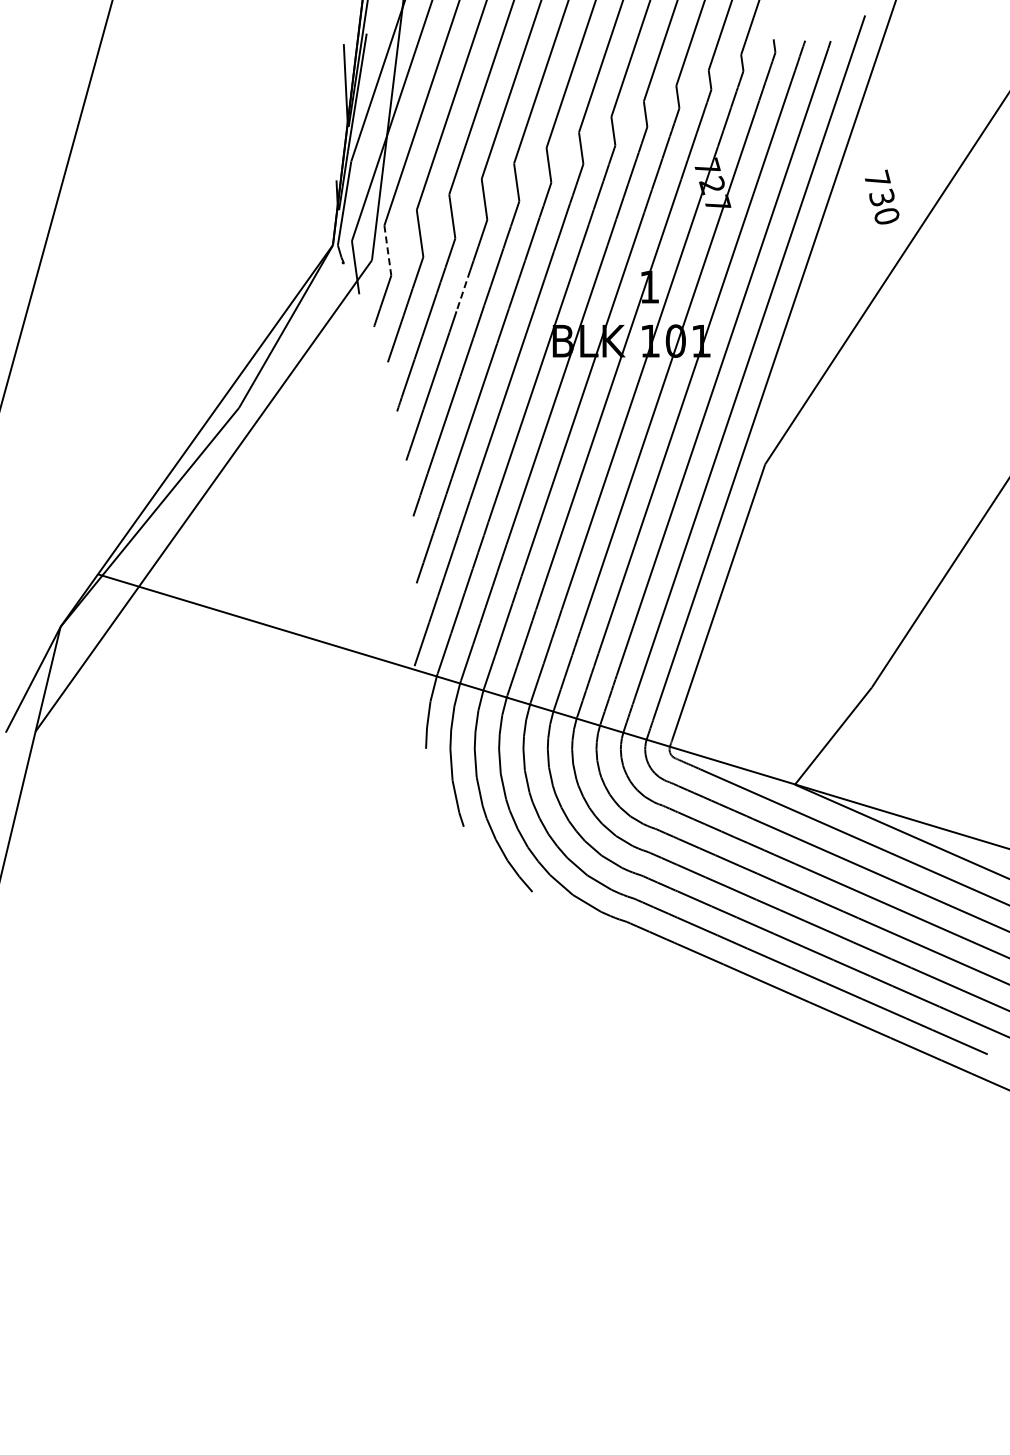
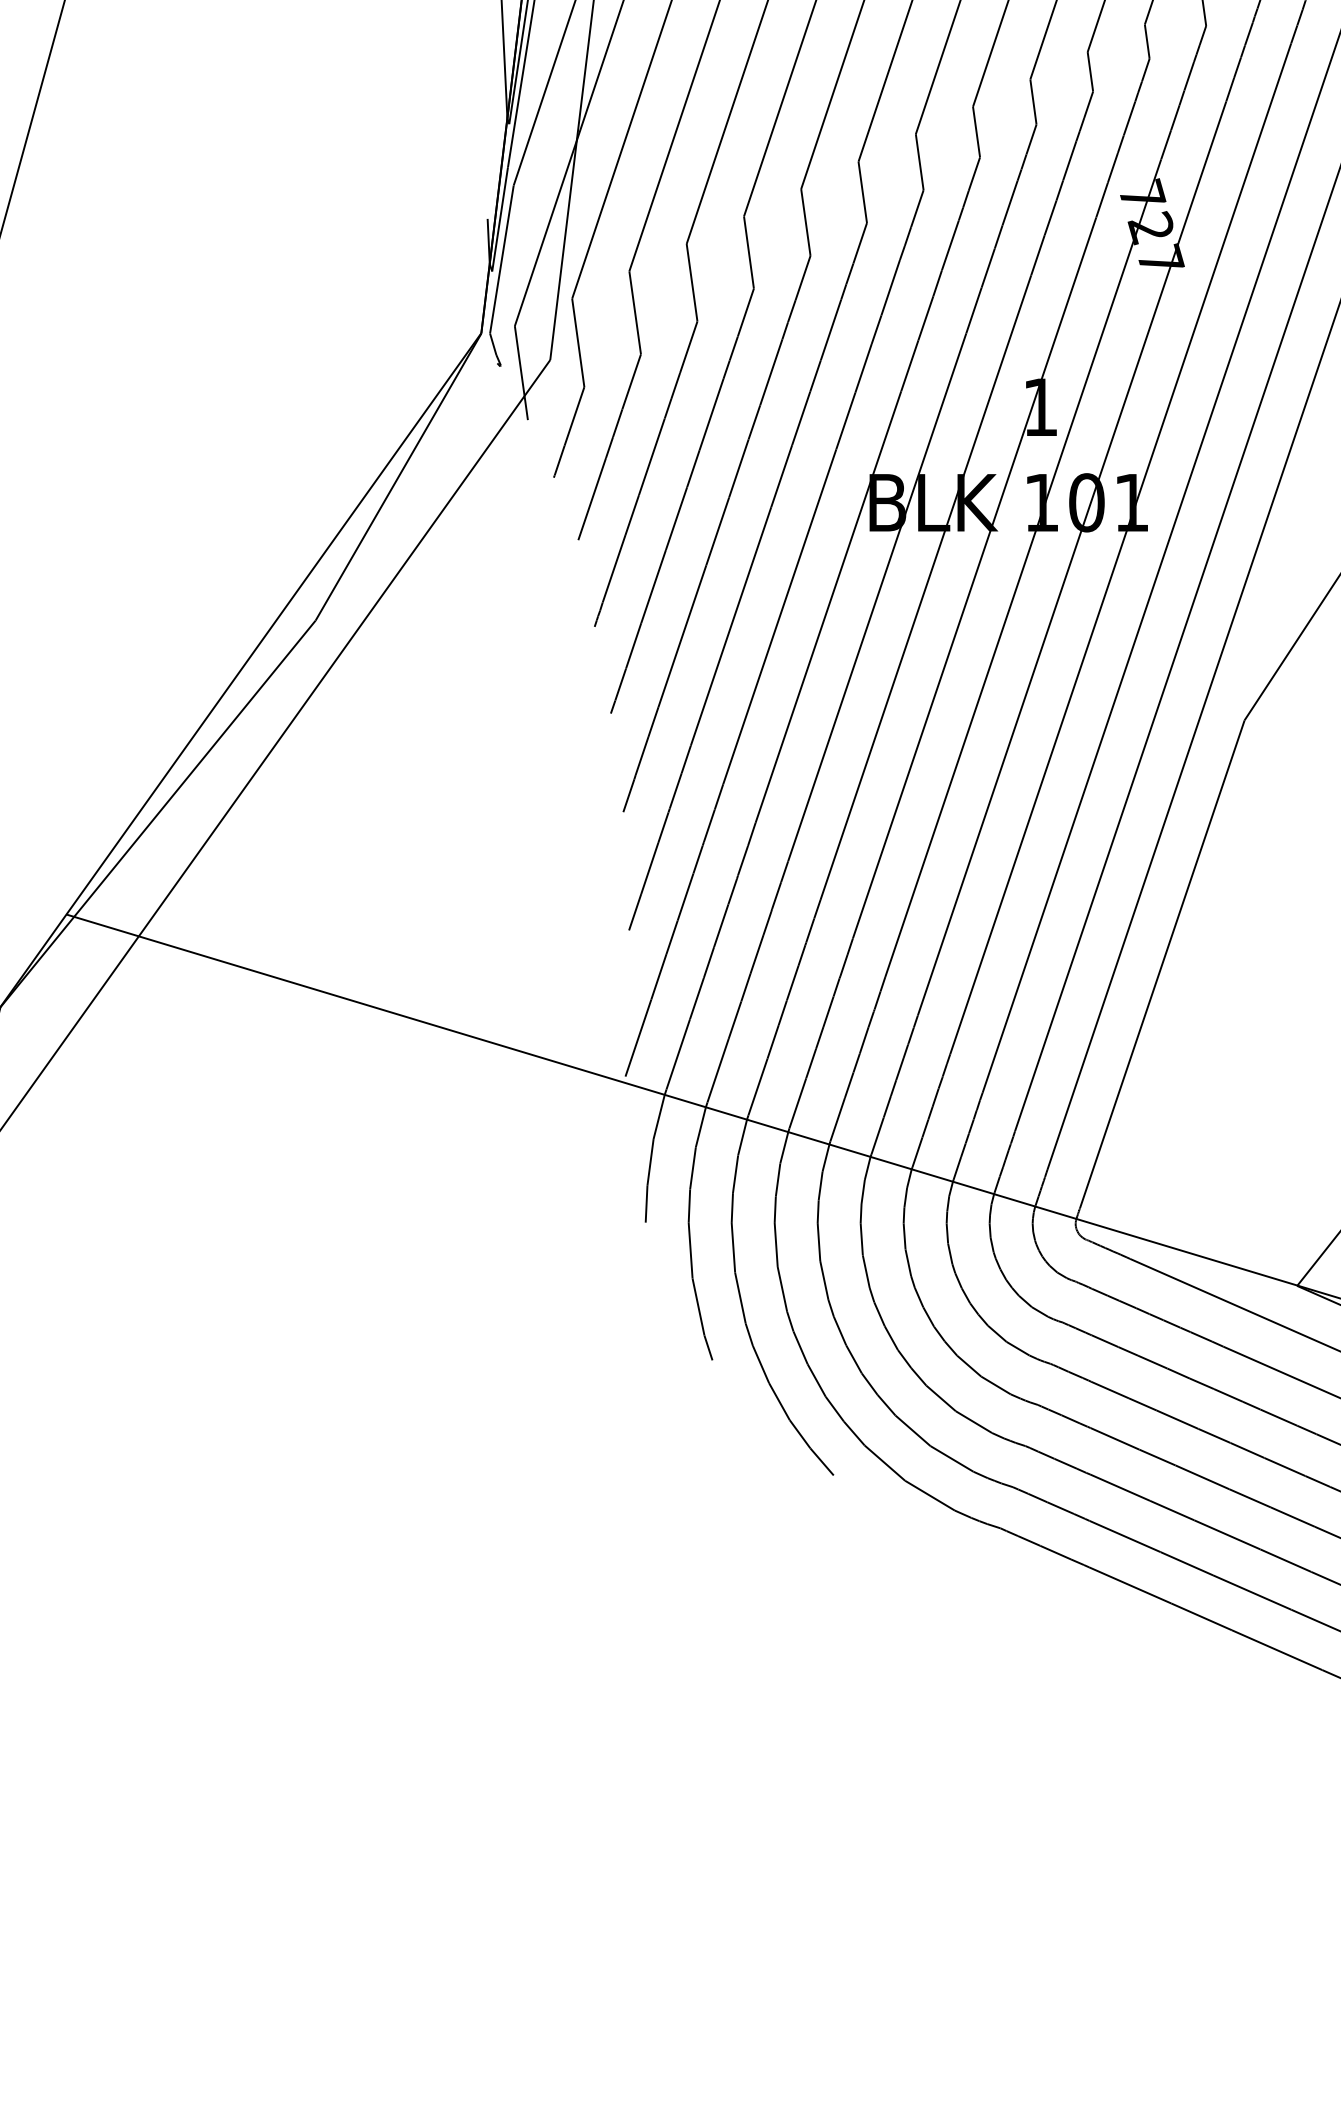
line: (387, 251) -> (577, 344), dashed -> solid
line: (463, 291) -> (711, 415), dashed -> solid

